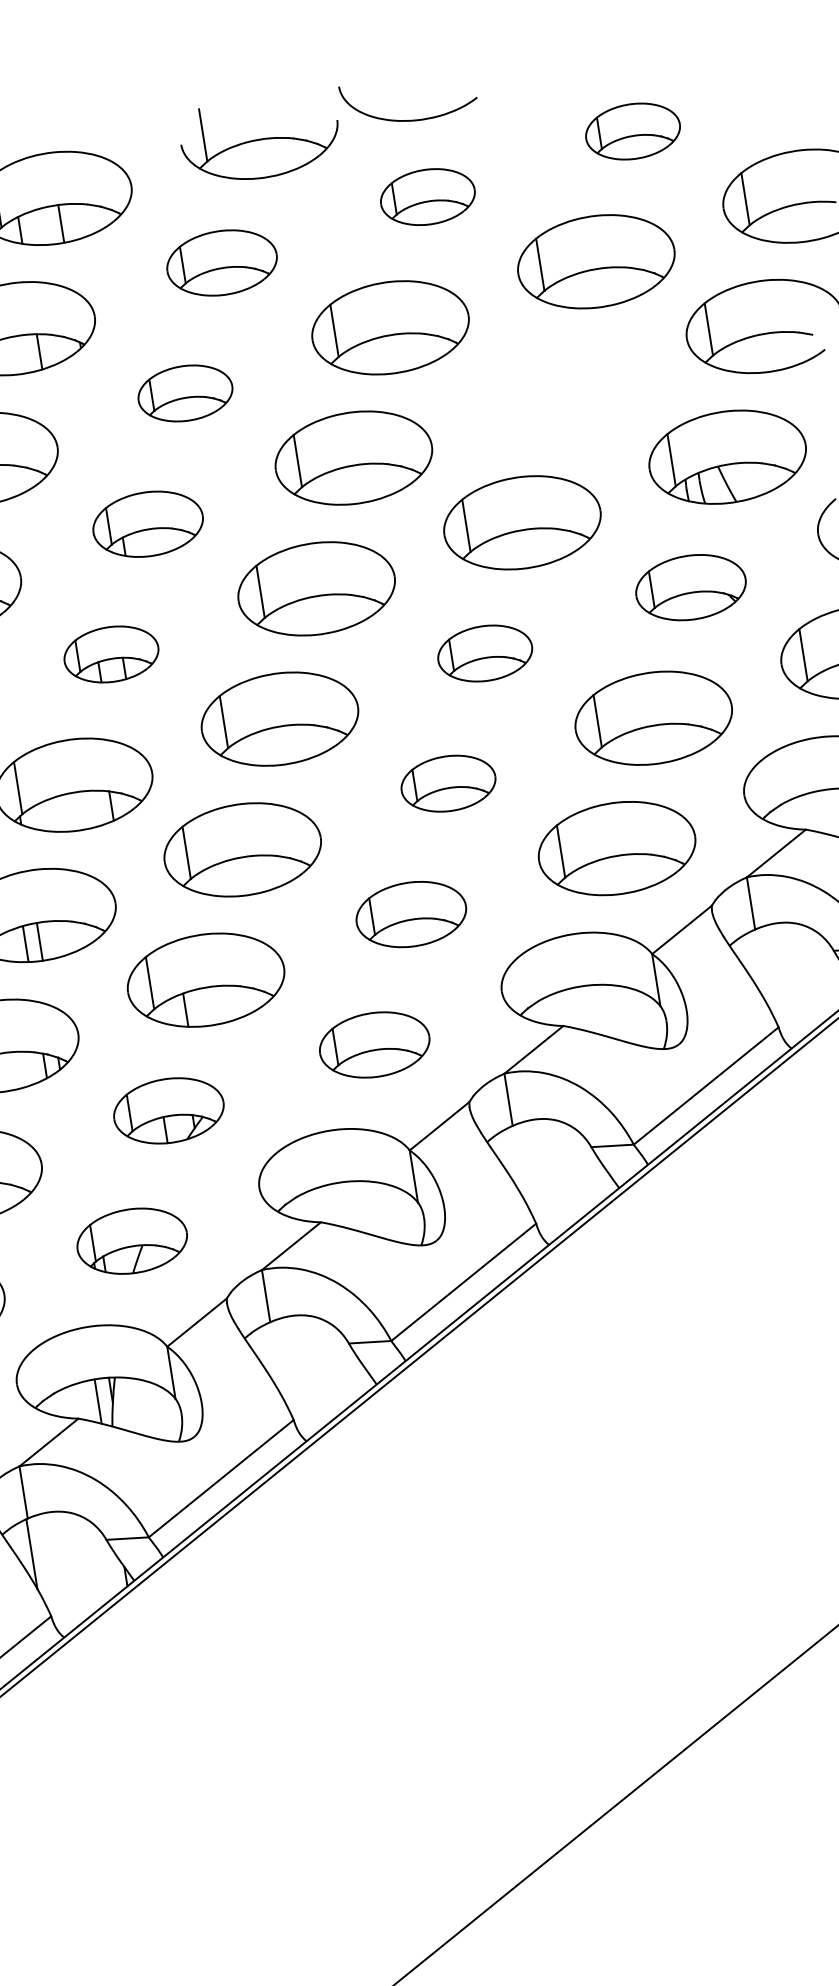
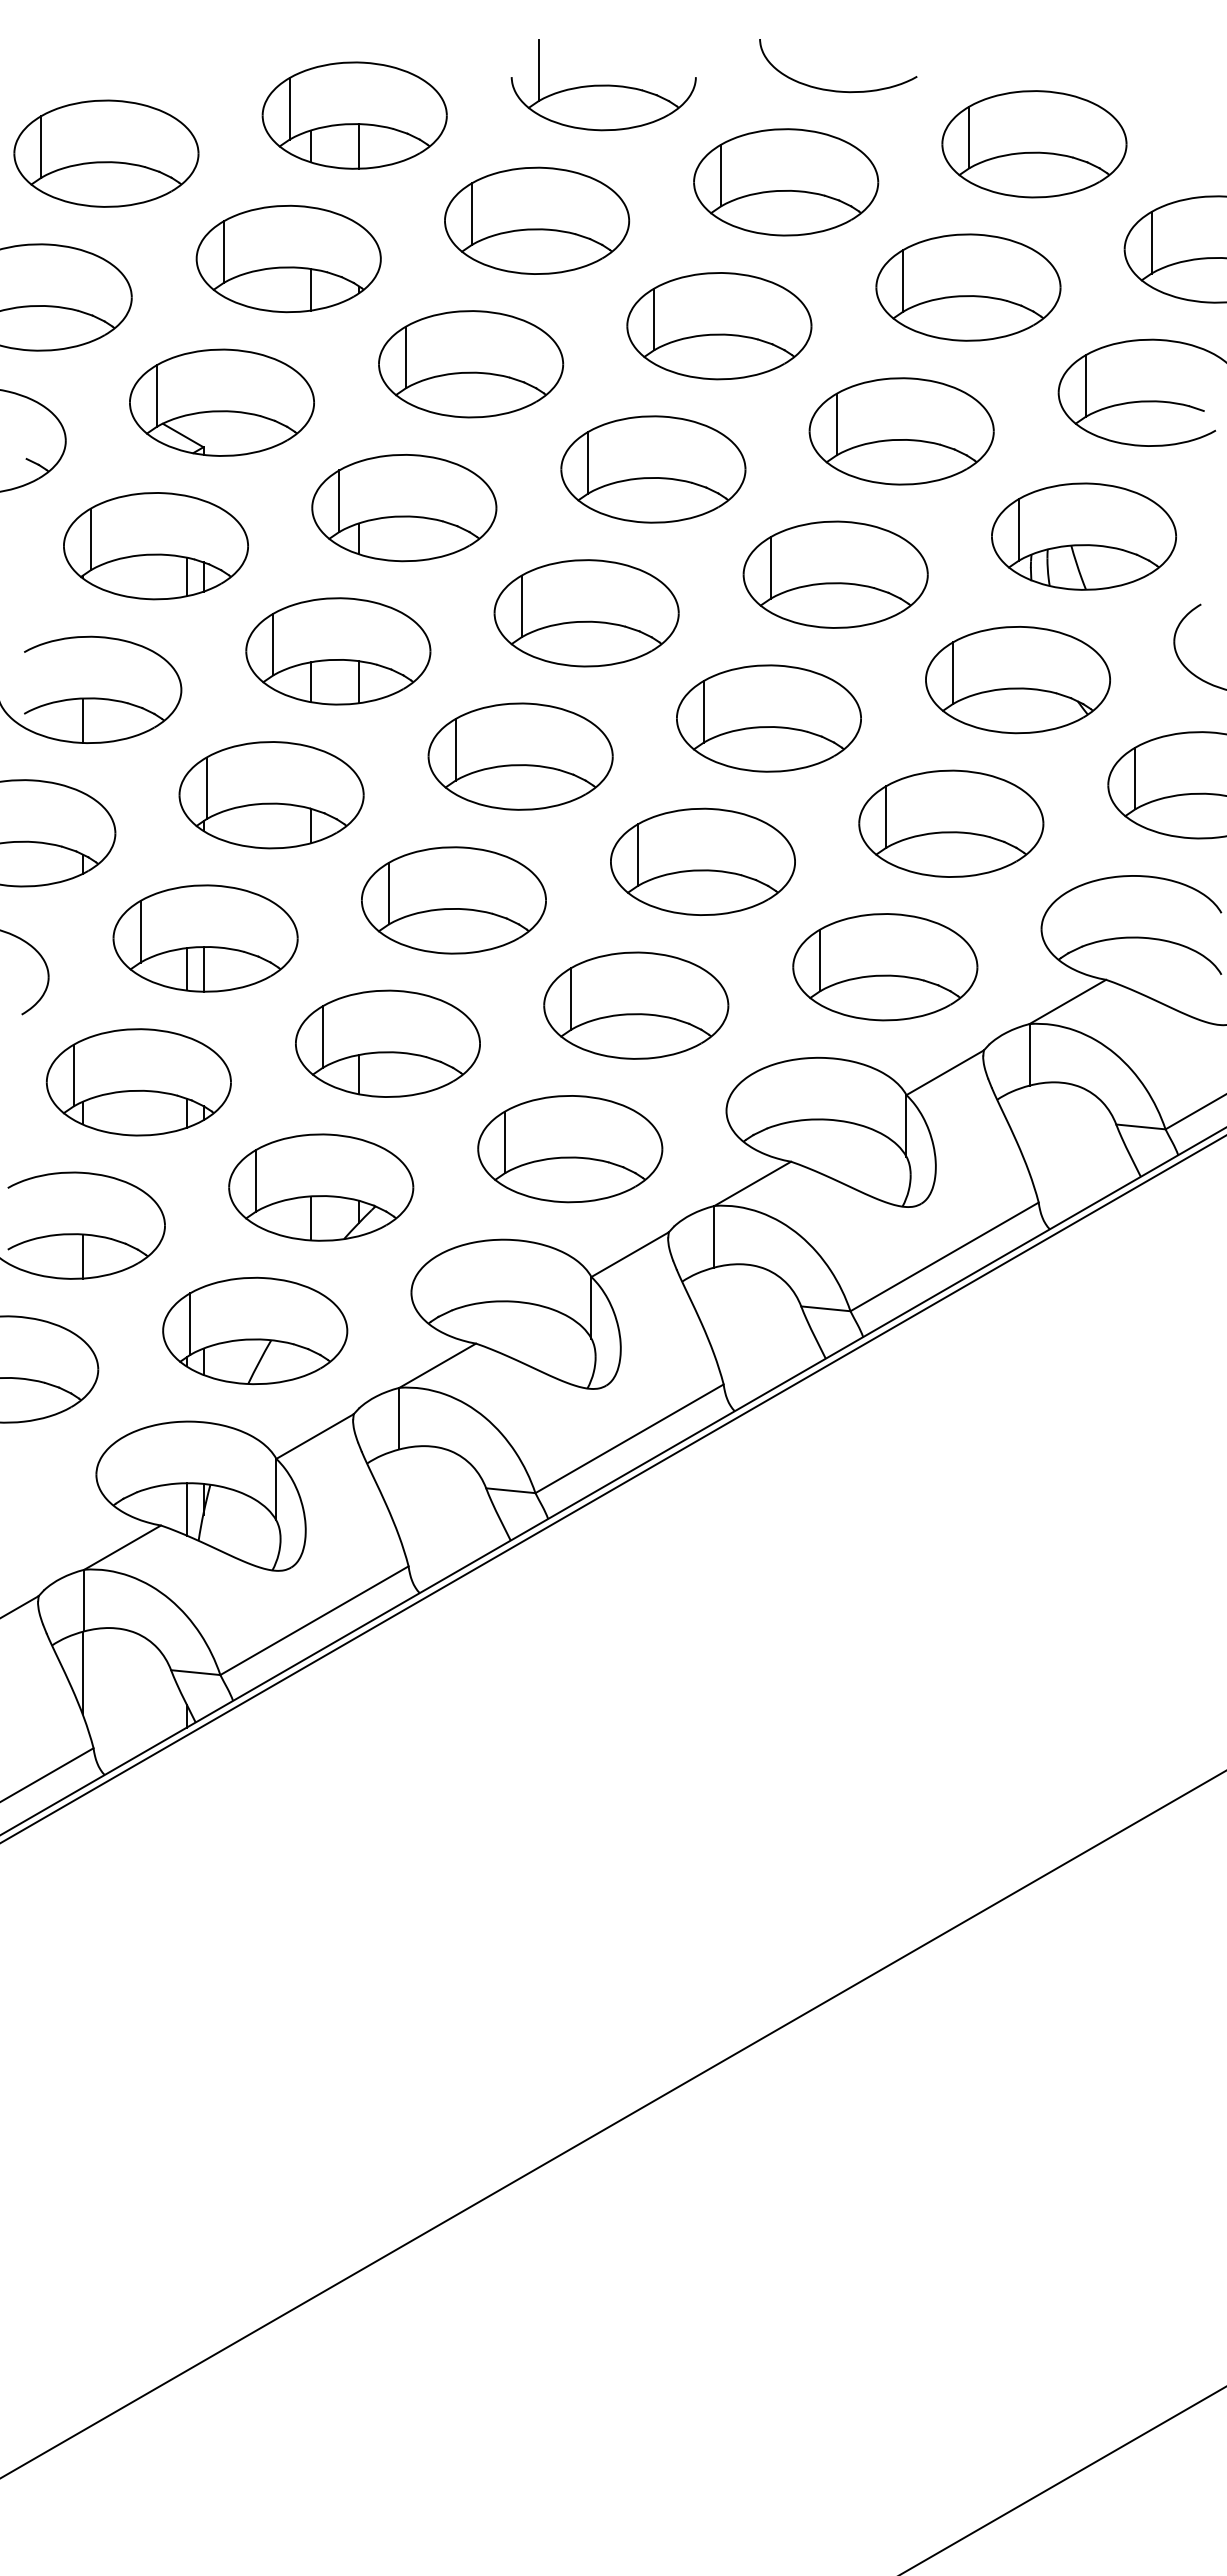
curve: (412, 119) -> (838, 90), moved
part: (633, 131) -> (1034, 144), size x1.67
part: (428, 197) -> (786, 182), size x1.67
part: (222, 262) -> (537, 220), size x1.43
part: (558, 392) -> (901, 431), added
part: (185, 393) -> (471, 364), size x1.67
part: (148, 524) -> (404, 508), size x1.43
part: (690, 587) -> (1017, 680), size x1.43
part: (484, 653) -> (768, 718), size x1.67
part: (111, 654) -> (338, 651), size x1.67
part: (448, 783) -> (702, 861), size x1.67
part: (411, 914) -> (636, 1005), size x1.43
part: (374, 1045) -> (570, 1149), size x1.43
part: (169, 1110) -> (321, 1187), size x1.43
part: (132, 1240) -> (255, 1330), size x1.43

